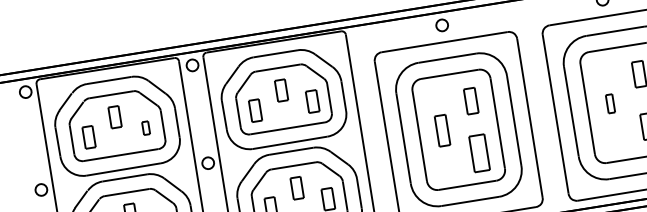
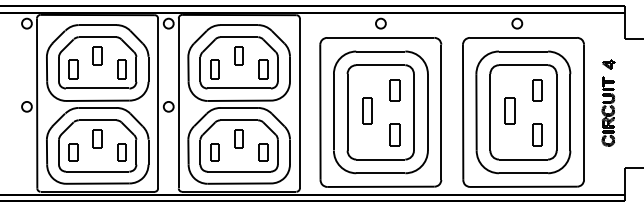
part: (609, 103) -> (509, 110), size x1.67
part: (145, 128) -> (121, 69), size x1.67
part: (479, 153) -> (394, 134), size x0.71

